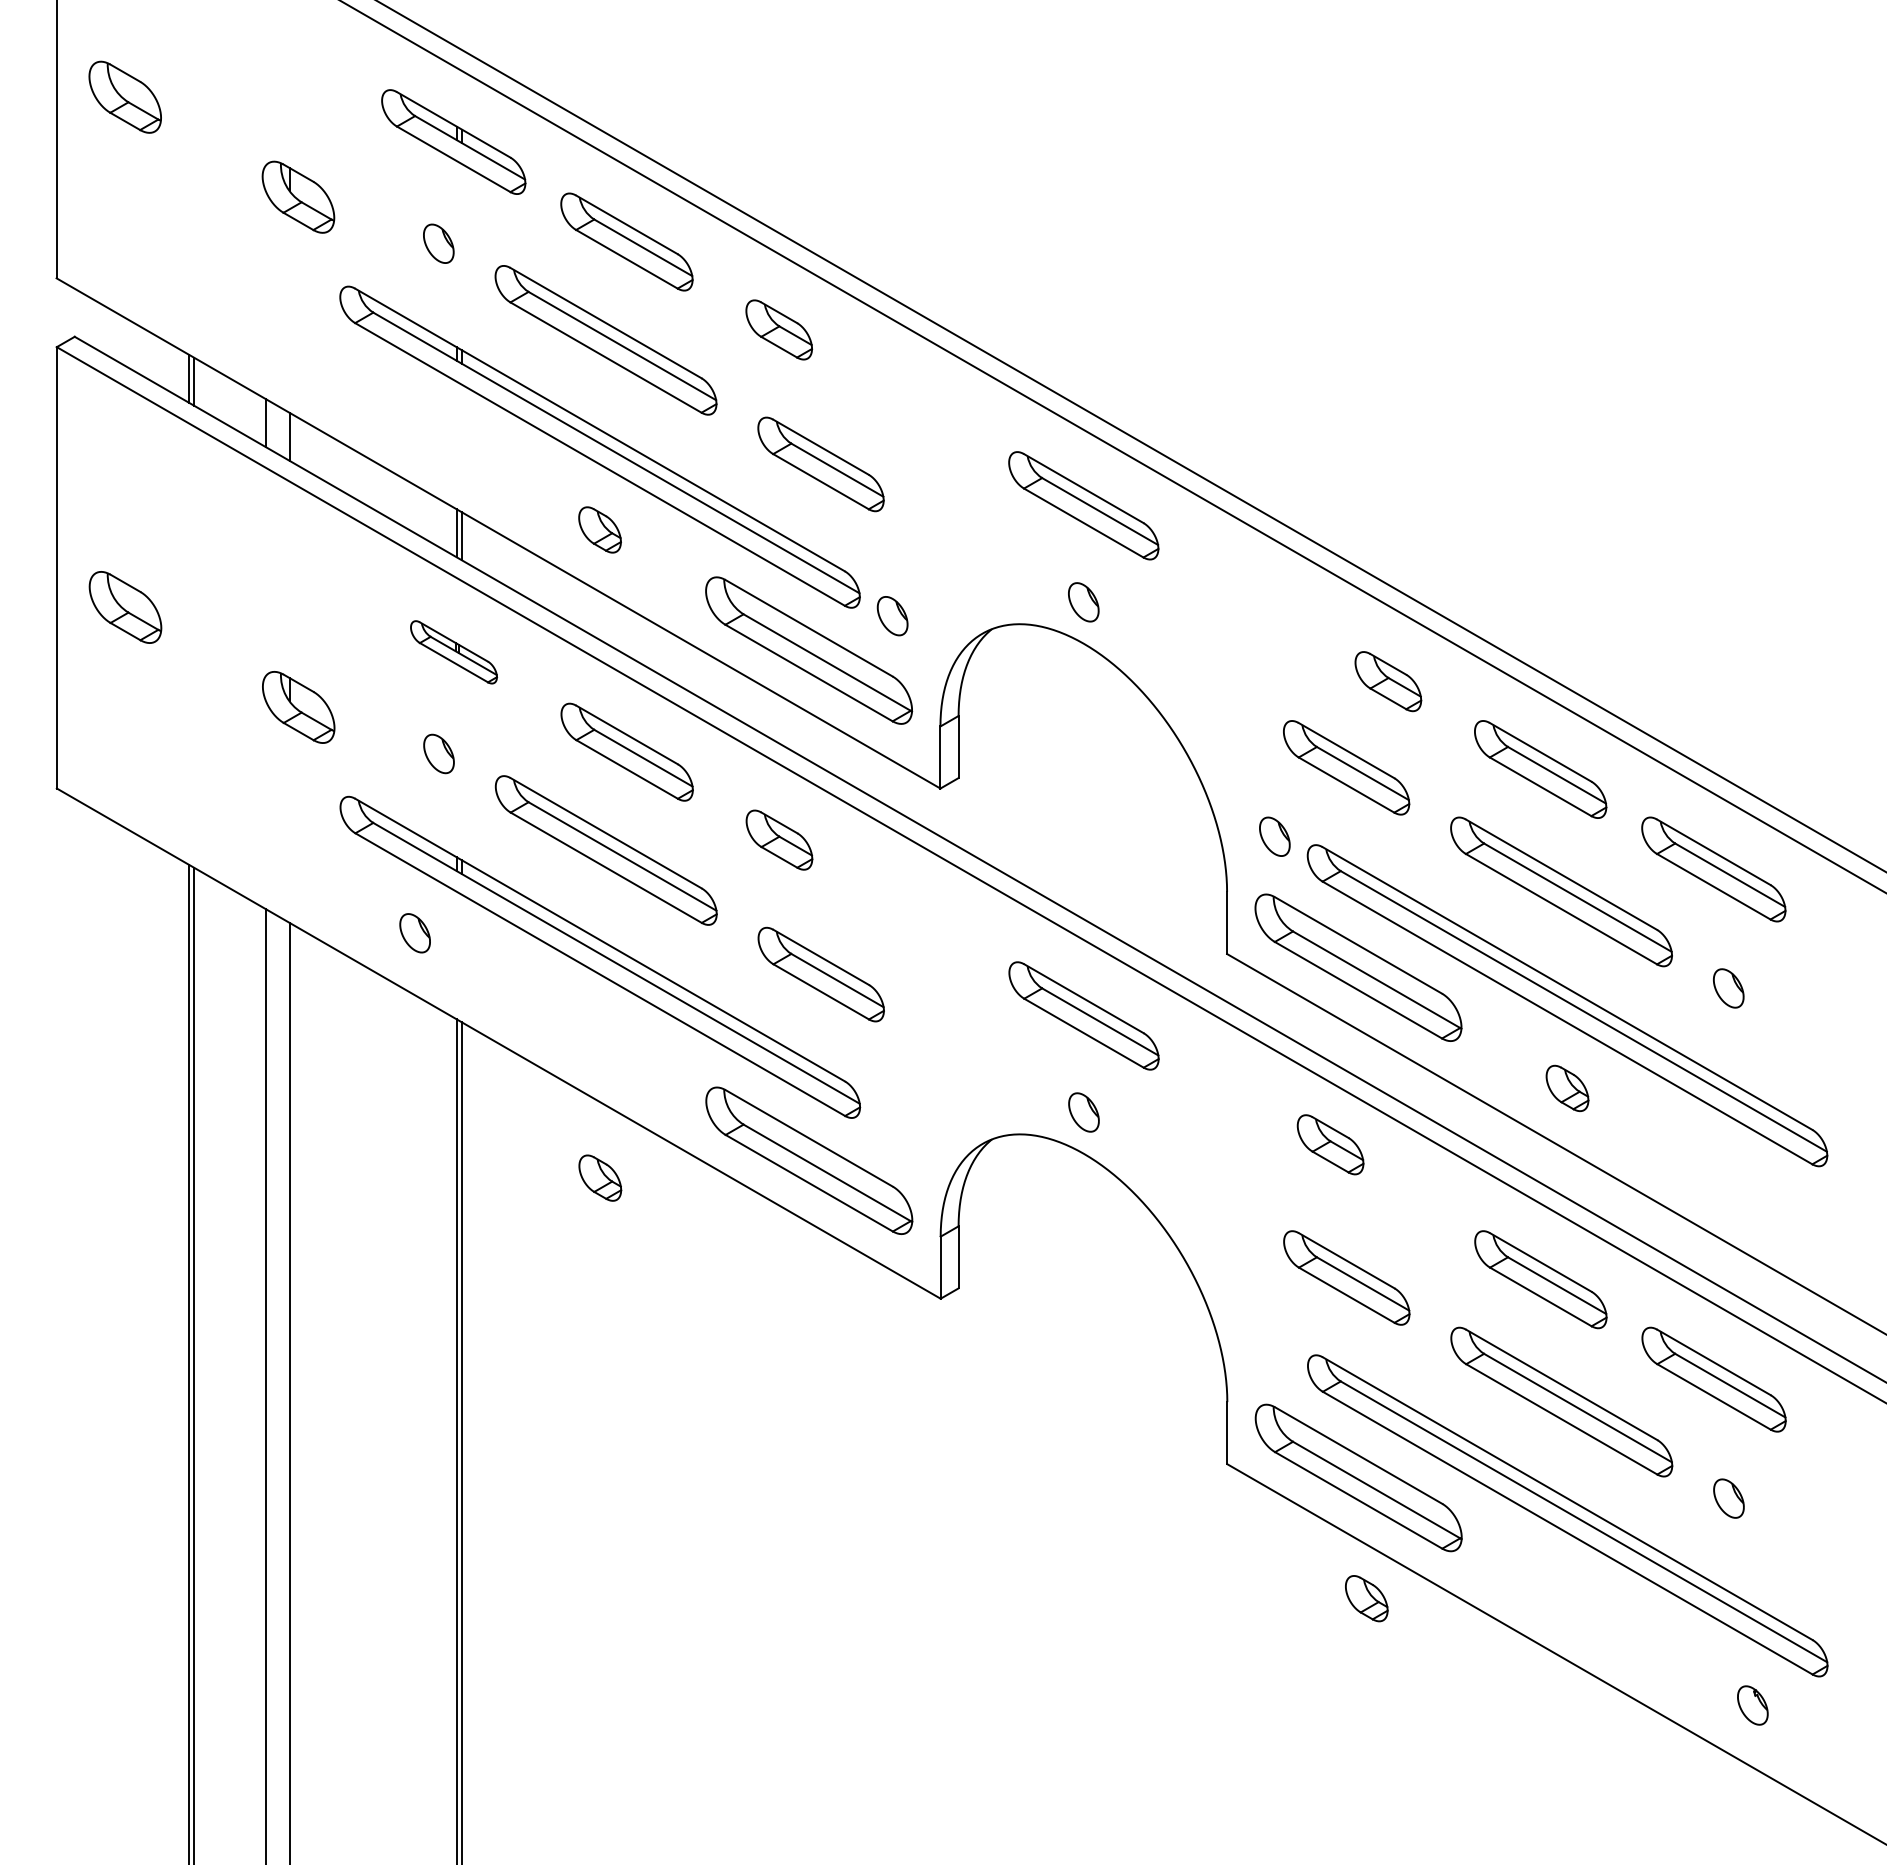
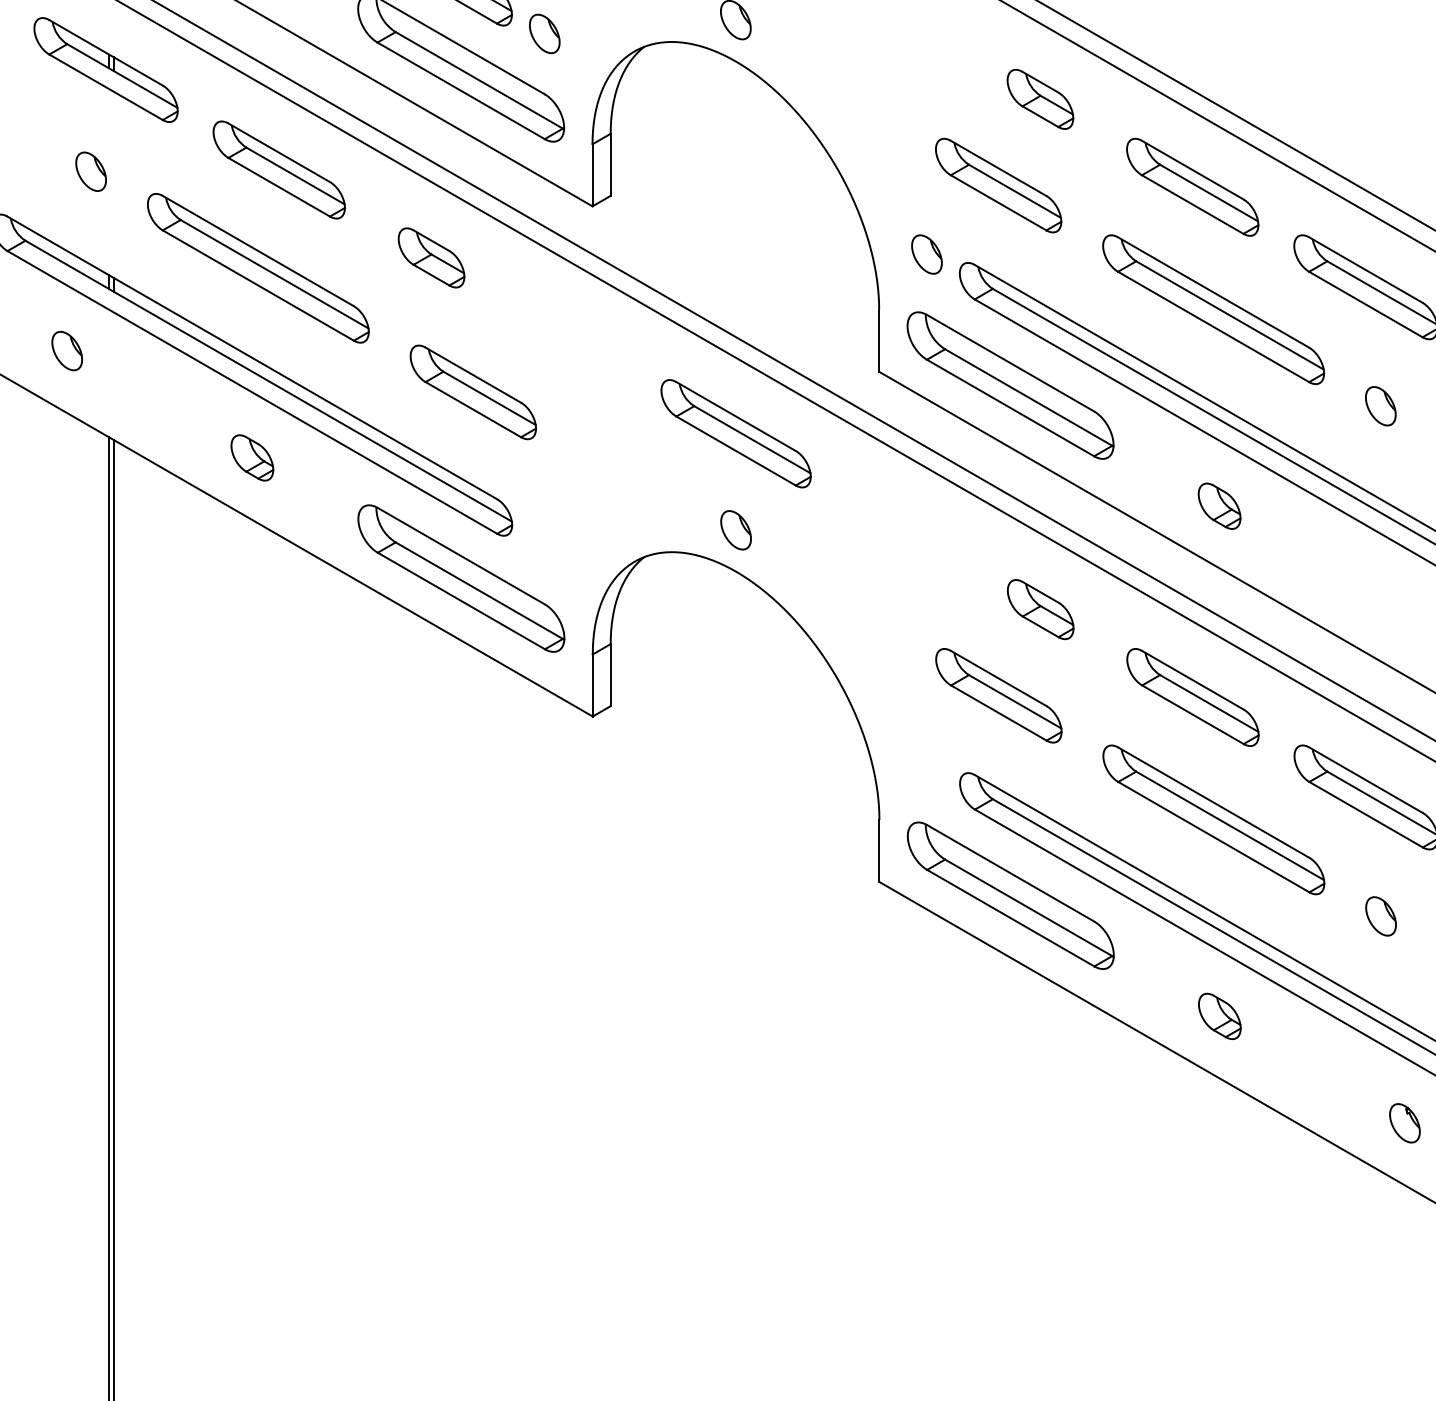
part: (453, 652) -> (105, 70), size x1.67
part: (1330, 1144) -> (1040, 609), moved
part: (600, 1177) -> (252, 457), moved
part: (1366, 1598) -> (1219, 1016), moved

